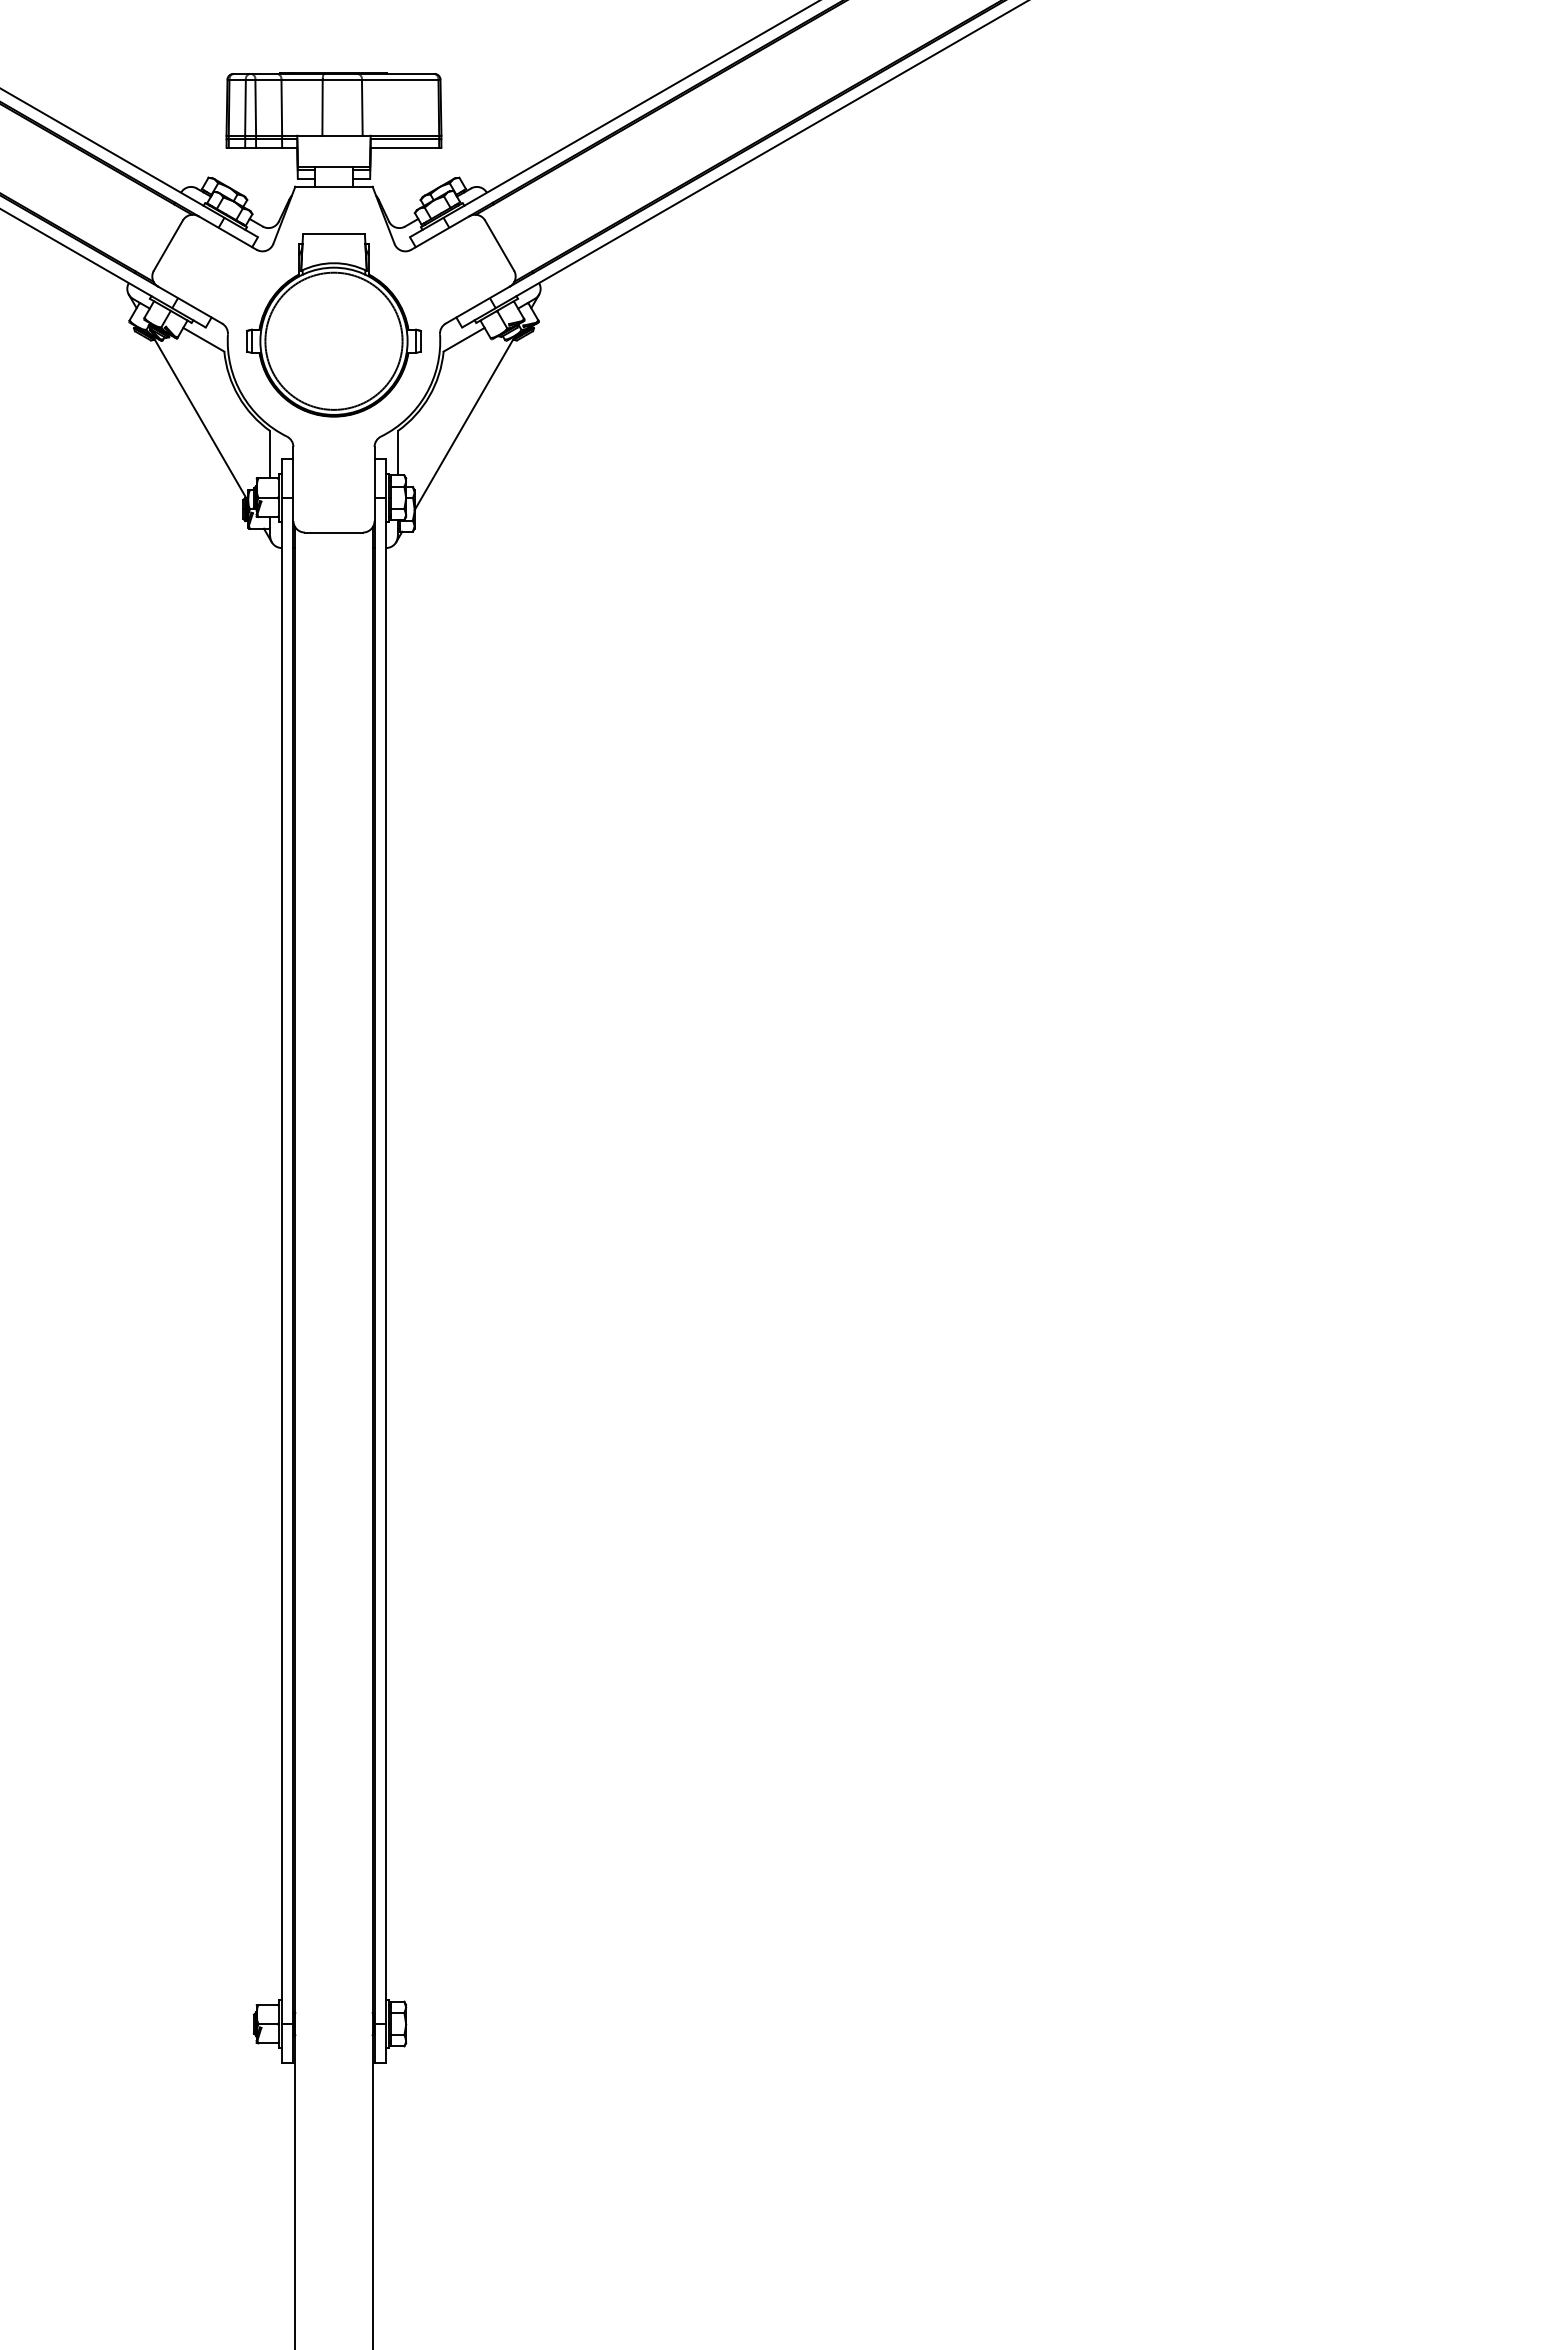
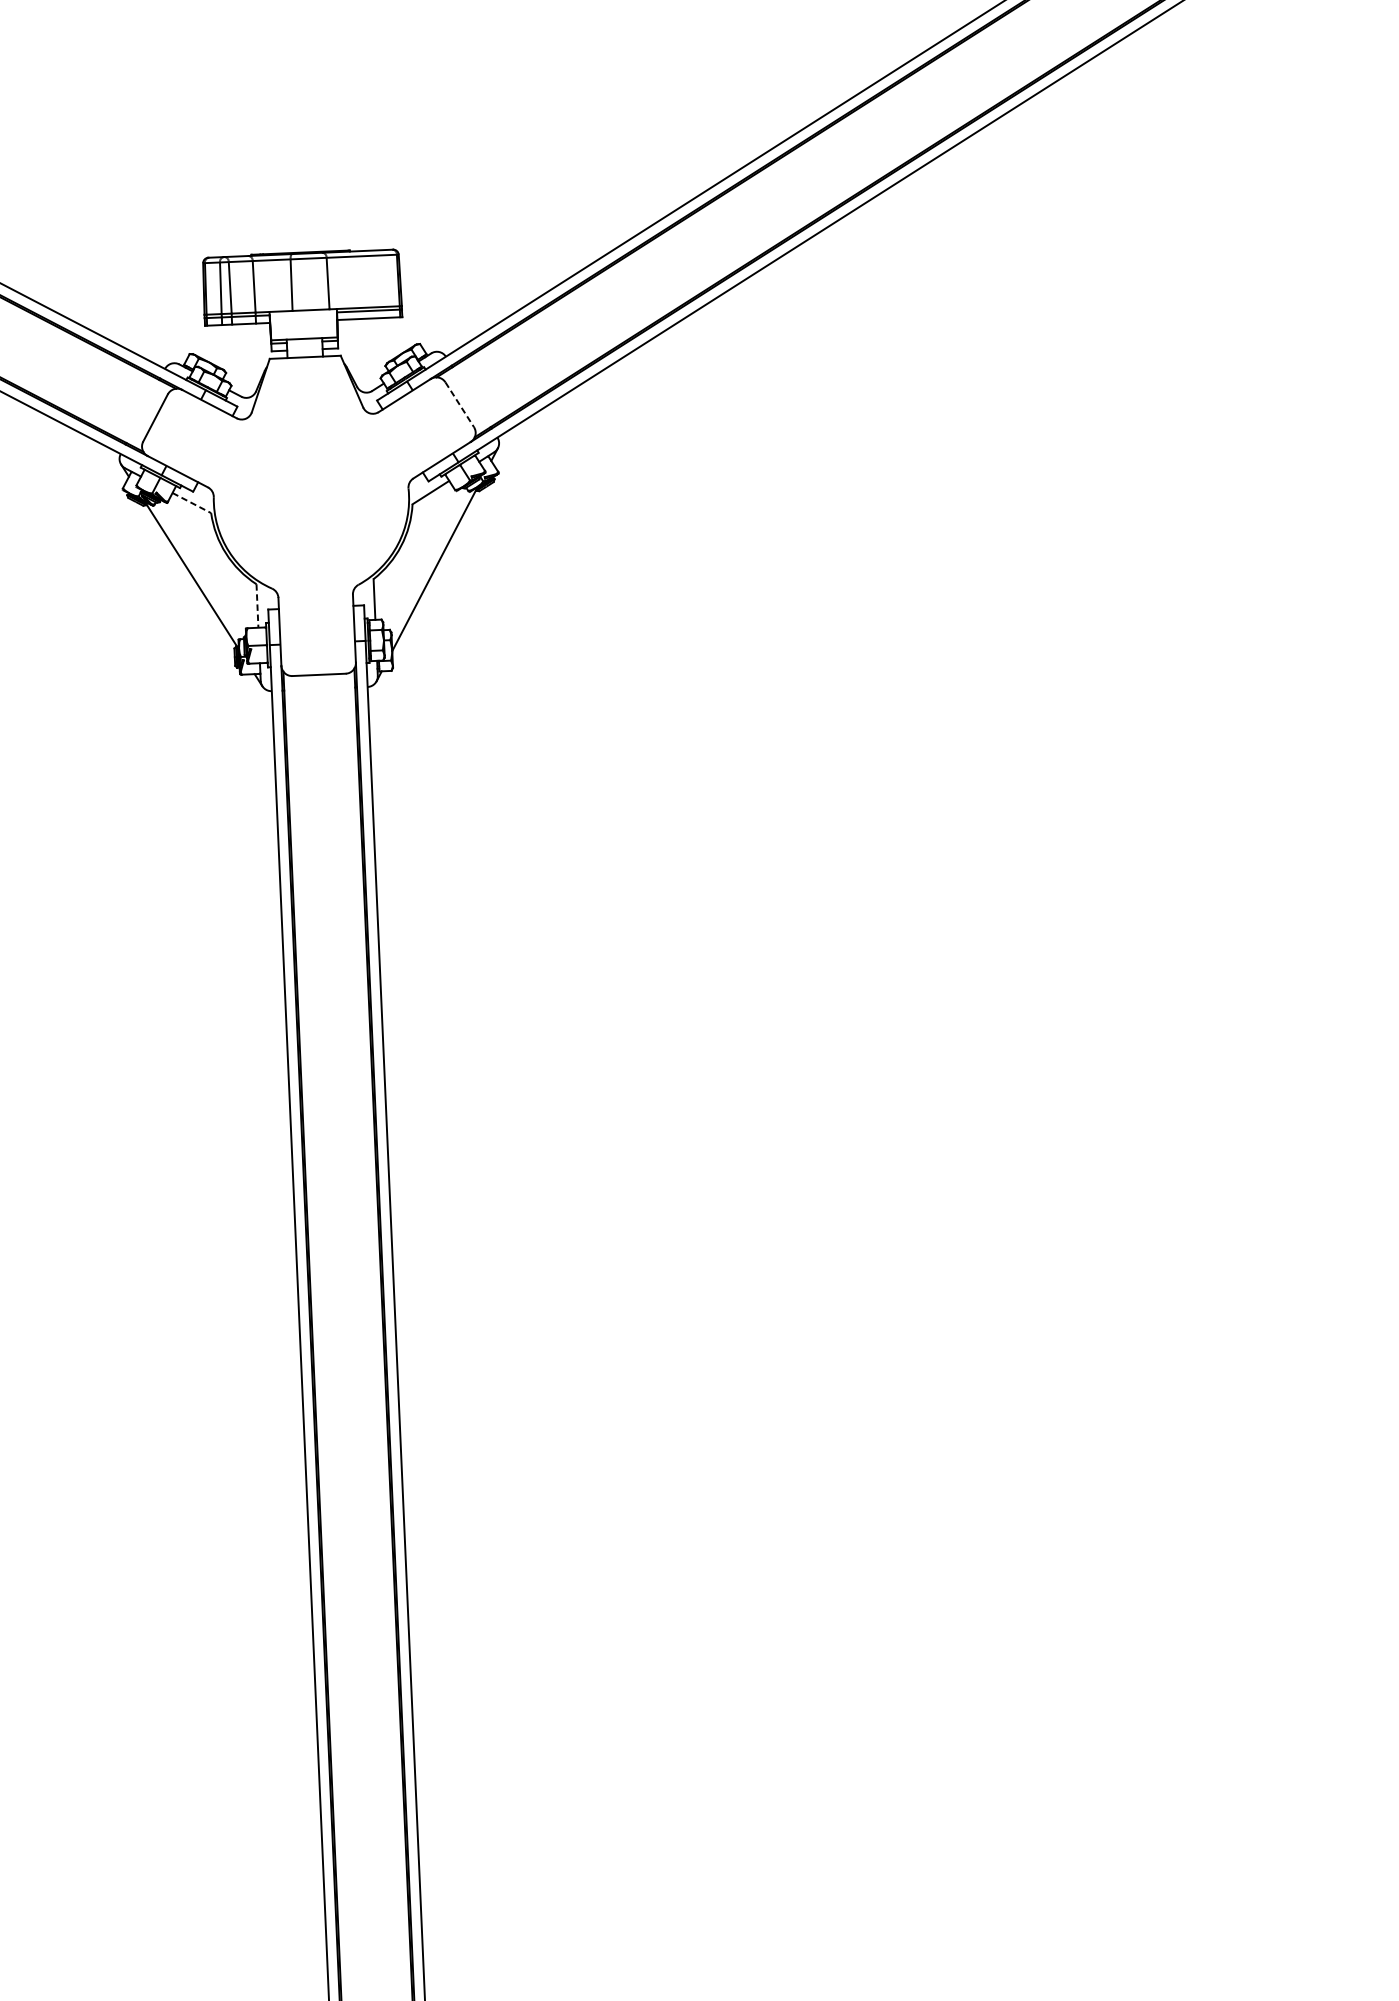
line: (499, 245) -> (459, 404), solid -> dashed
part: (333, 325) -> (310, 484), removed
line: (203, 339) -> (191, 502), solid -> dashed
line: (270, 454) -> (257, 605), solid -> dashed

